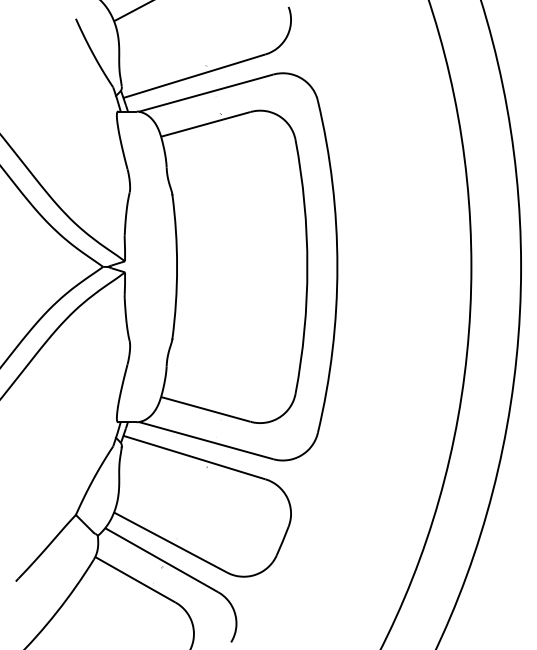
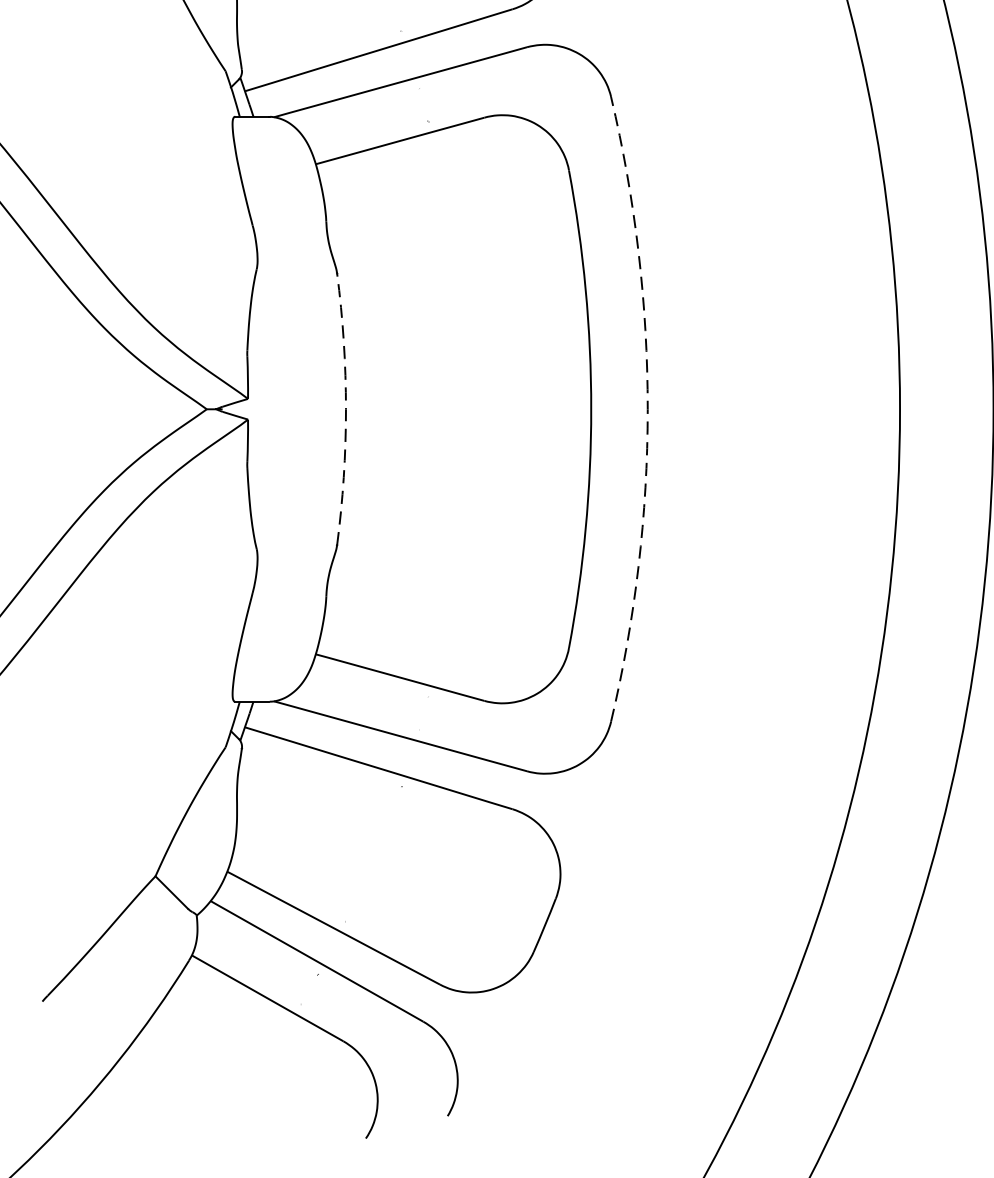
arc: (177, 266) -> (346, 408), solid -> dashed
arc: (337, 266) -> (647, 408), solid -> dashed

